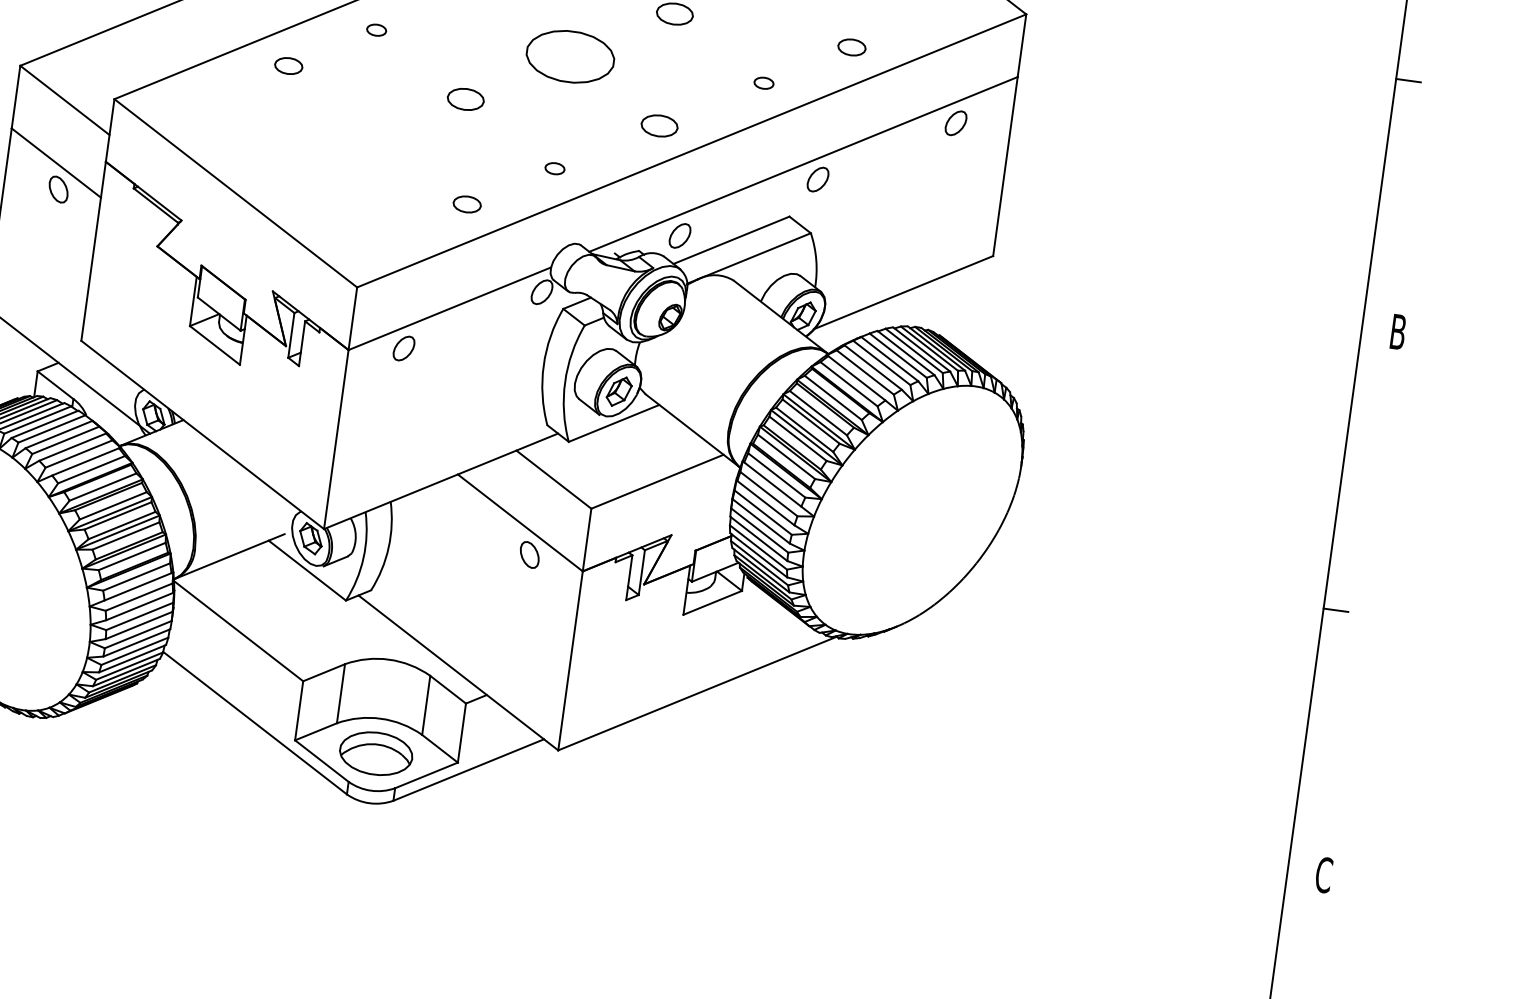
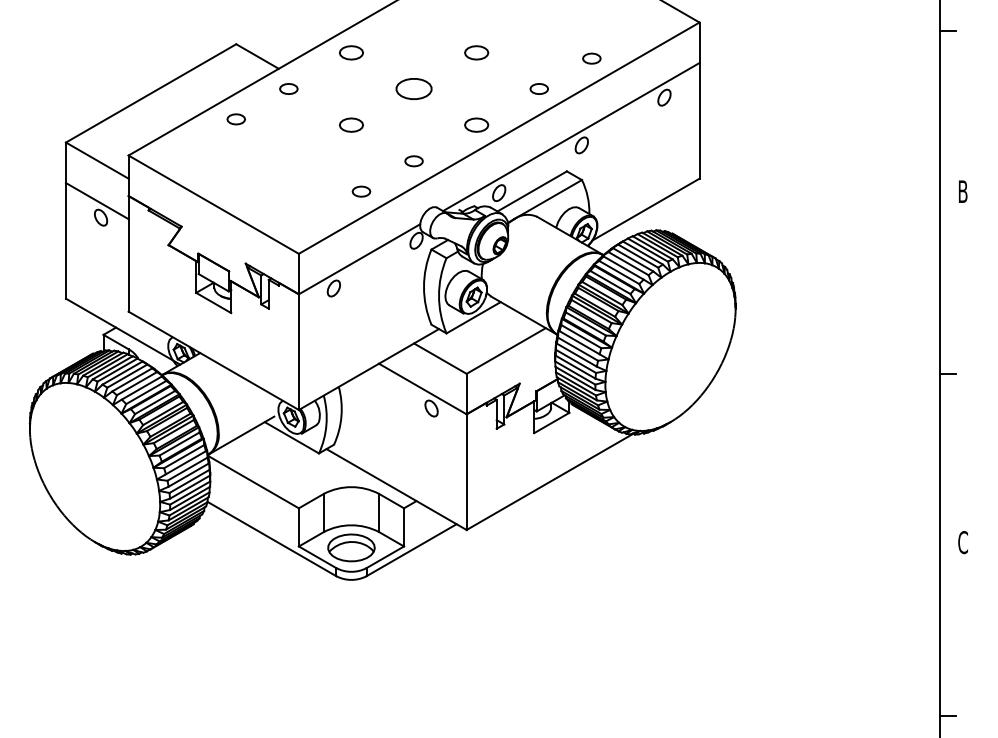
part: (376, 29) -> (288, 88), size x1.43
part: (569, 55) -> (413, 88), size x0.62
part: (763, 82) -> (538, 88), size x1.43
part: (554, 168) -> (413, 161), size x1.43

